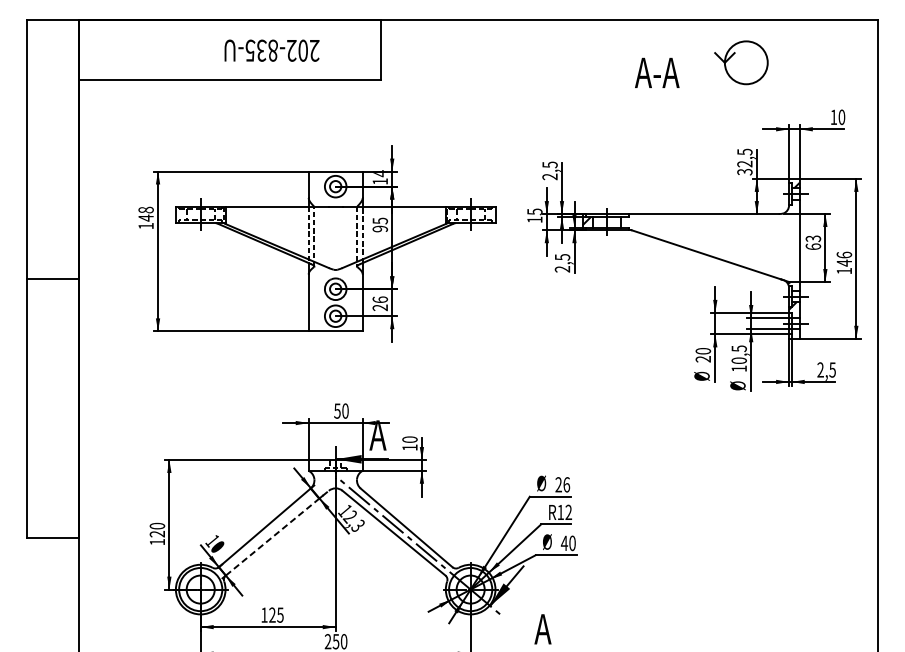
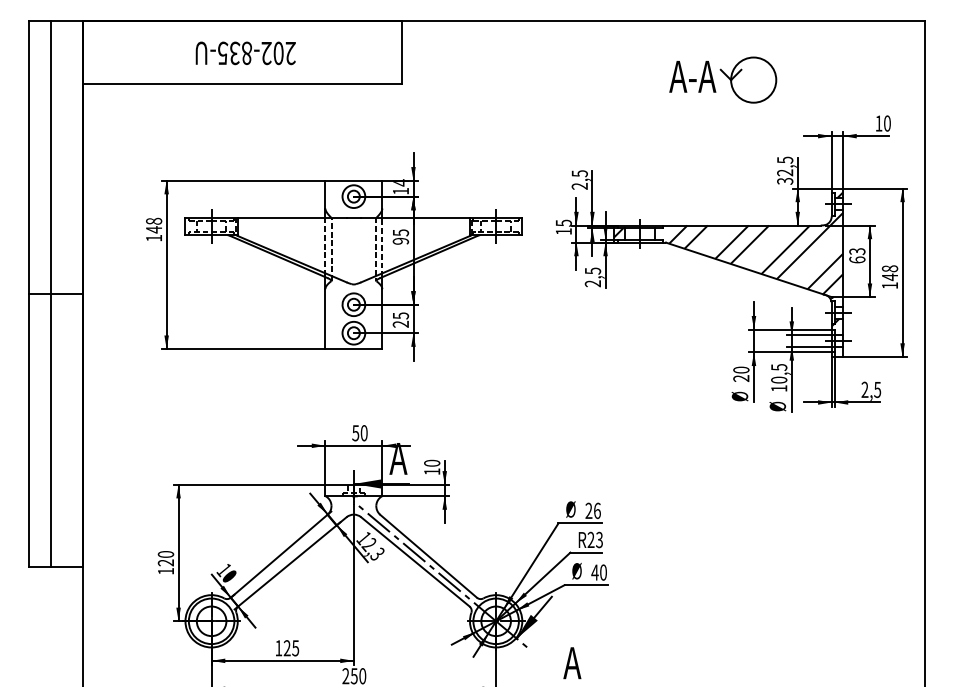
text: (271, 50) -> (245, 53), moved
part: (741, 62) -> (748, 79), moved
hatch: (717, 240) -> (756, 253), added
text: (843, 254) -> (889, 268), 146 -> 148
line: (48, 278) -> (51, 293), added
text: (379, 299) -> (400, 315), 26 -> 25
text: (563, 511) -> (594, 539), R12 -> R23
line: (277, 532) -> (292, 561), dashed -> solid

